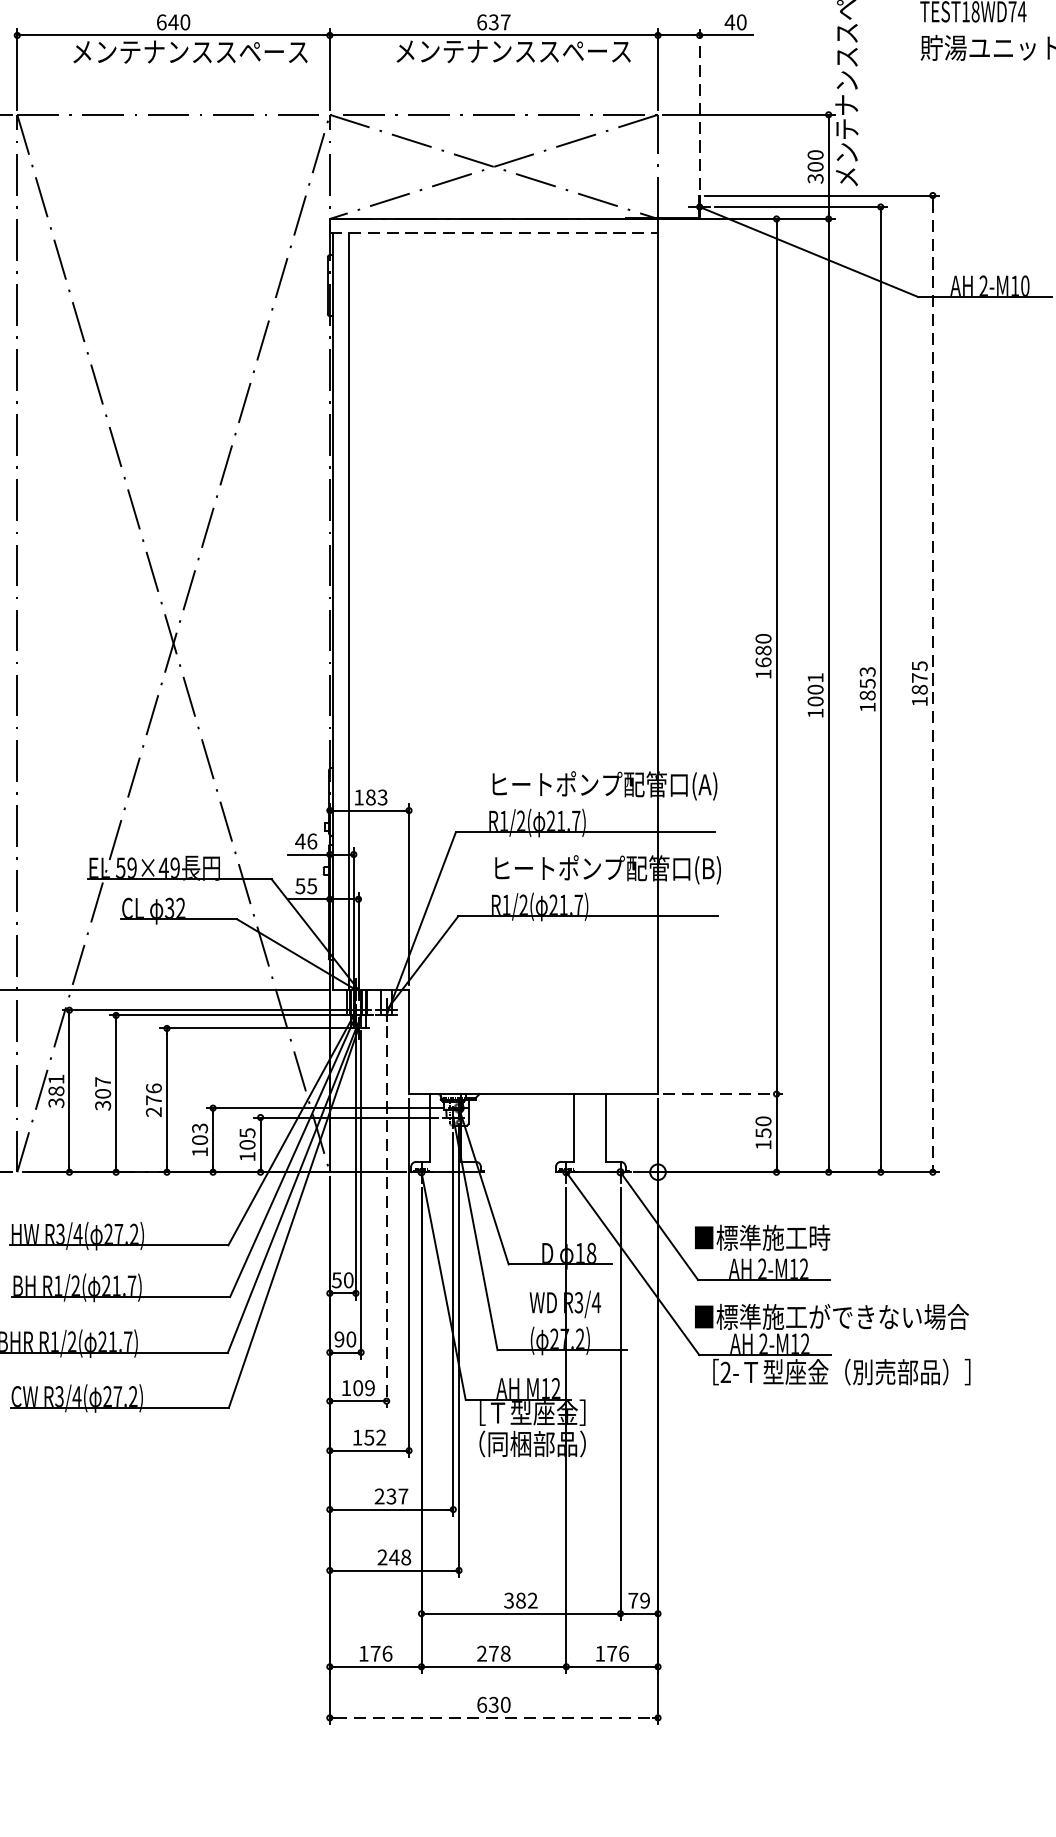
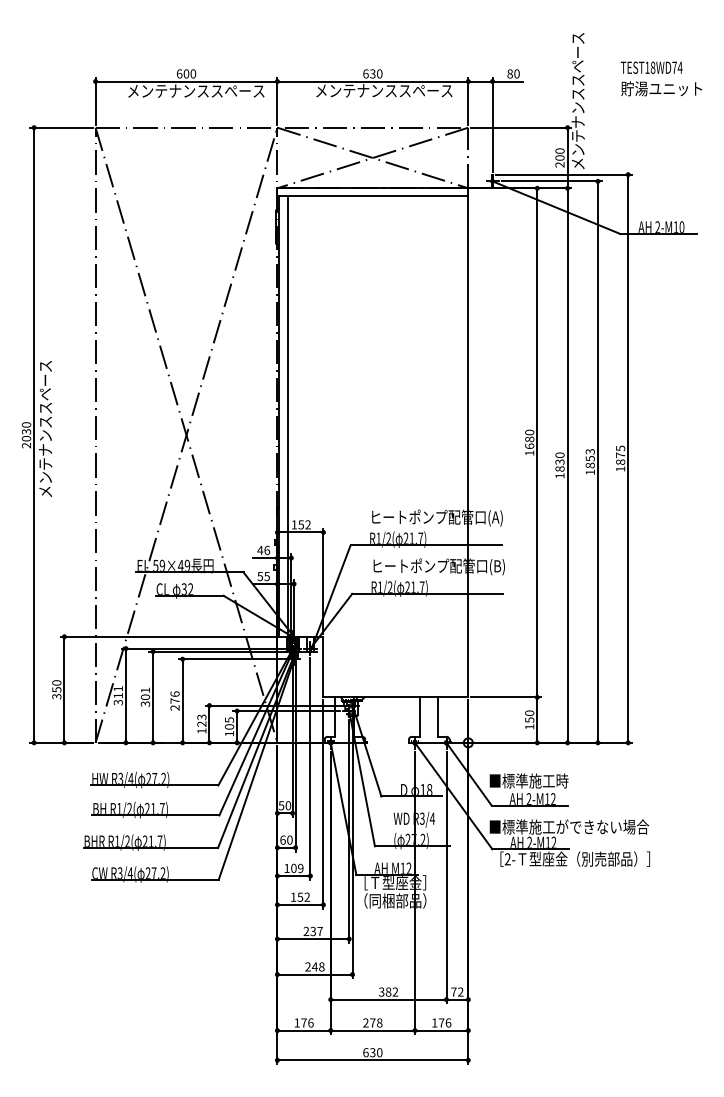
text: (173, 21) -> (186, 73), 640 -> 600
text: (505, 21) -> (379, 73), 637 -> 630
text: (730, 21) -> (510, 73), 40 -> 80
line: (699, 109) -> (492, 124), dashed -> solid
text: (816, 178) -> (560, 164), 300 -> 200
line: (495, 233) -> (373, 196), dashed -> solid
line: (933, 685) -> (628, 459), dashed -> solid
text: (814, 688) -> (559, 461), 1001 -> 1830
text: (376, 796) -> (304, 524), 183 -> 152
text: (103, 1082) -> (145, 690), 307 -> 301
text: (54, 1090) -> (117, 695), 381 -> 311
line: (723, 1094) -> (506, 697), dashed -> solid
text: (199, 1138) -> (201, 723), 103 -> 123
line: (386, 1218) -> (310, 769), dashed -> solid
text: (338, 1338) -> (282, 839), 90 -> 60
text: (644, 1601) -> (460, 992), 79 -> 72
line: (495, 1718) -> (373, 1060), dashed -> solid

